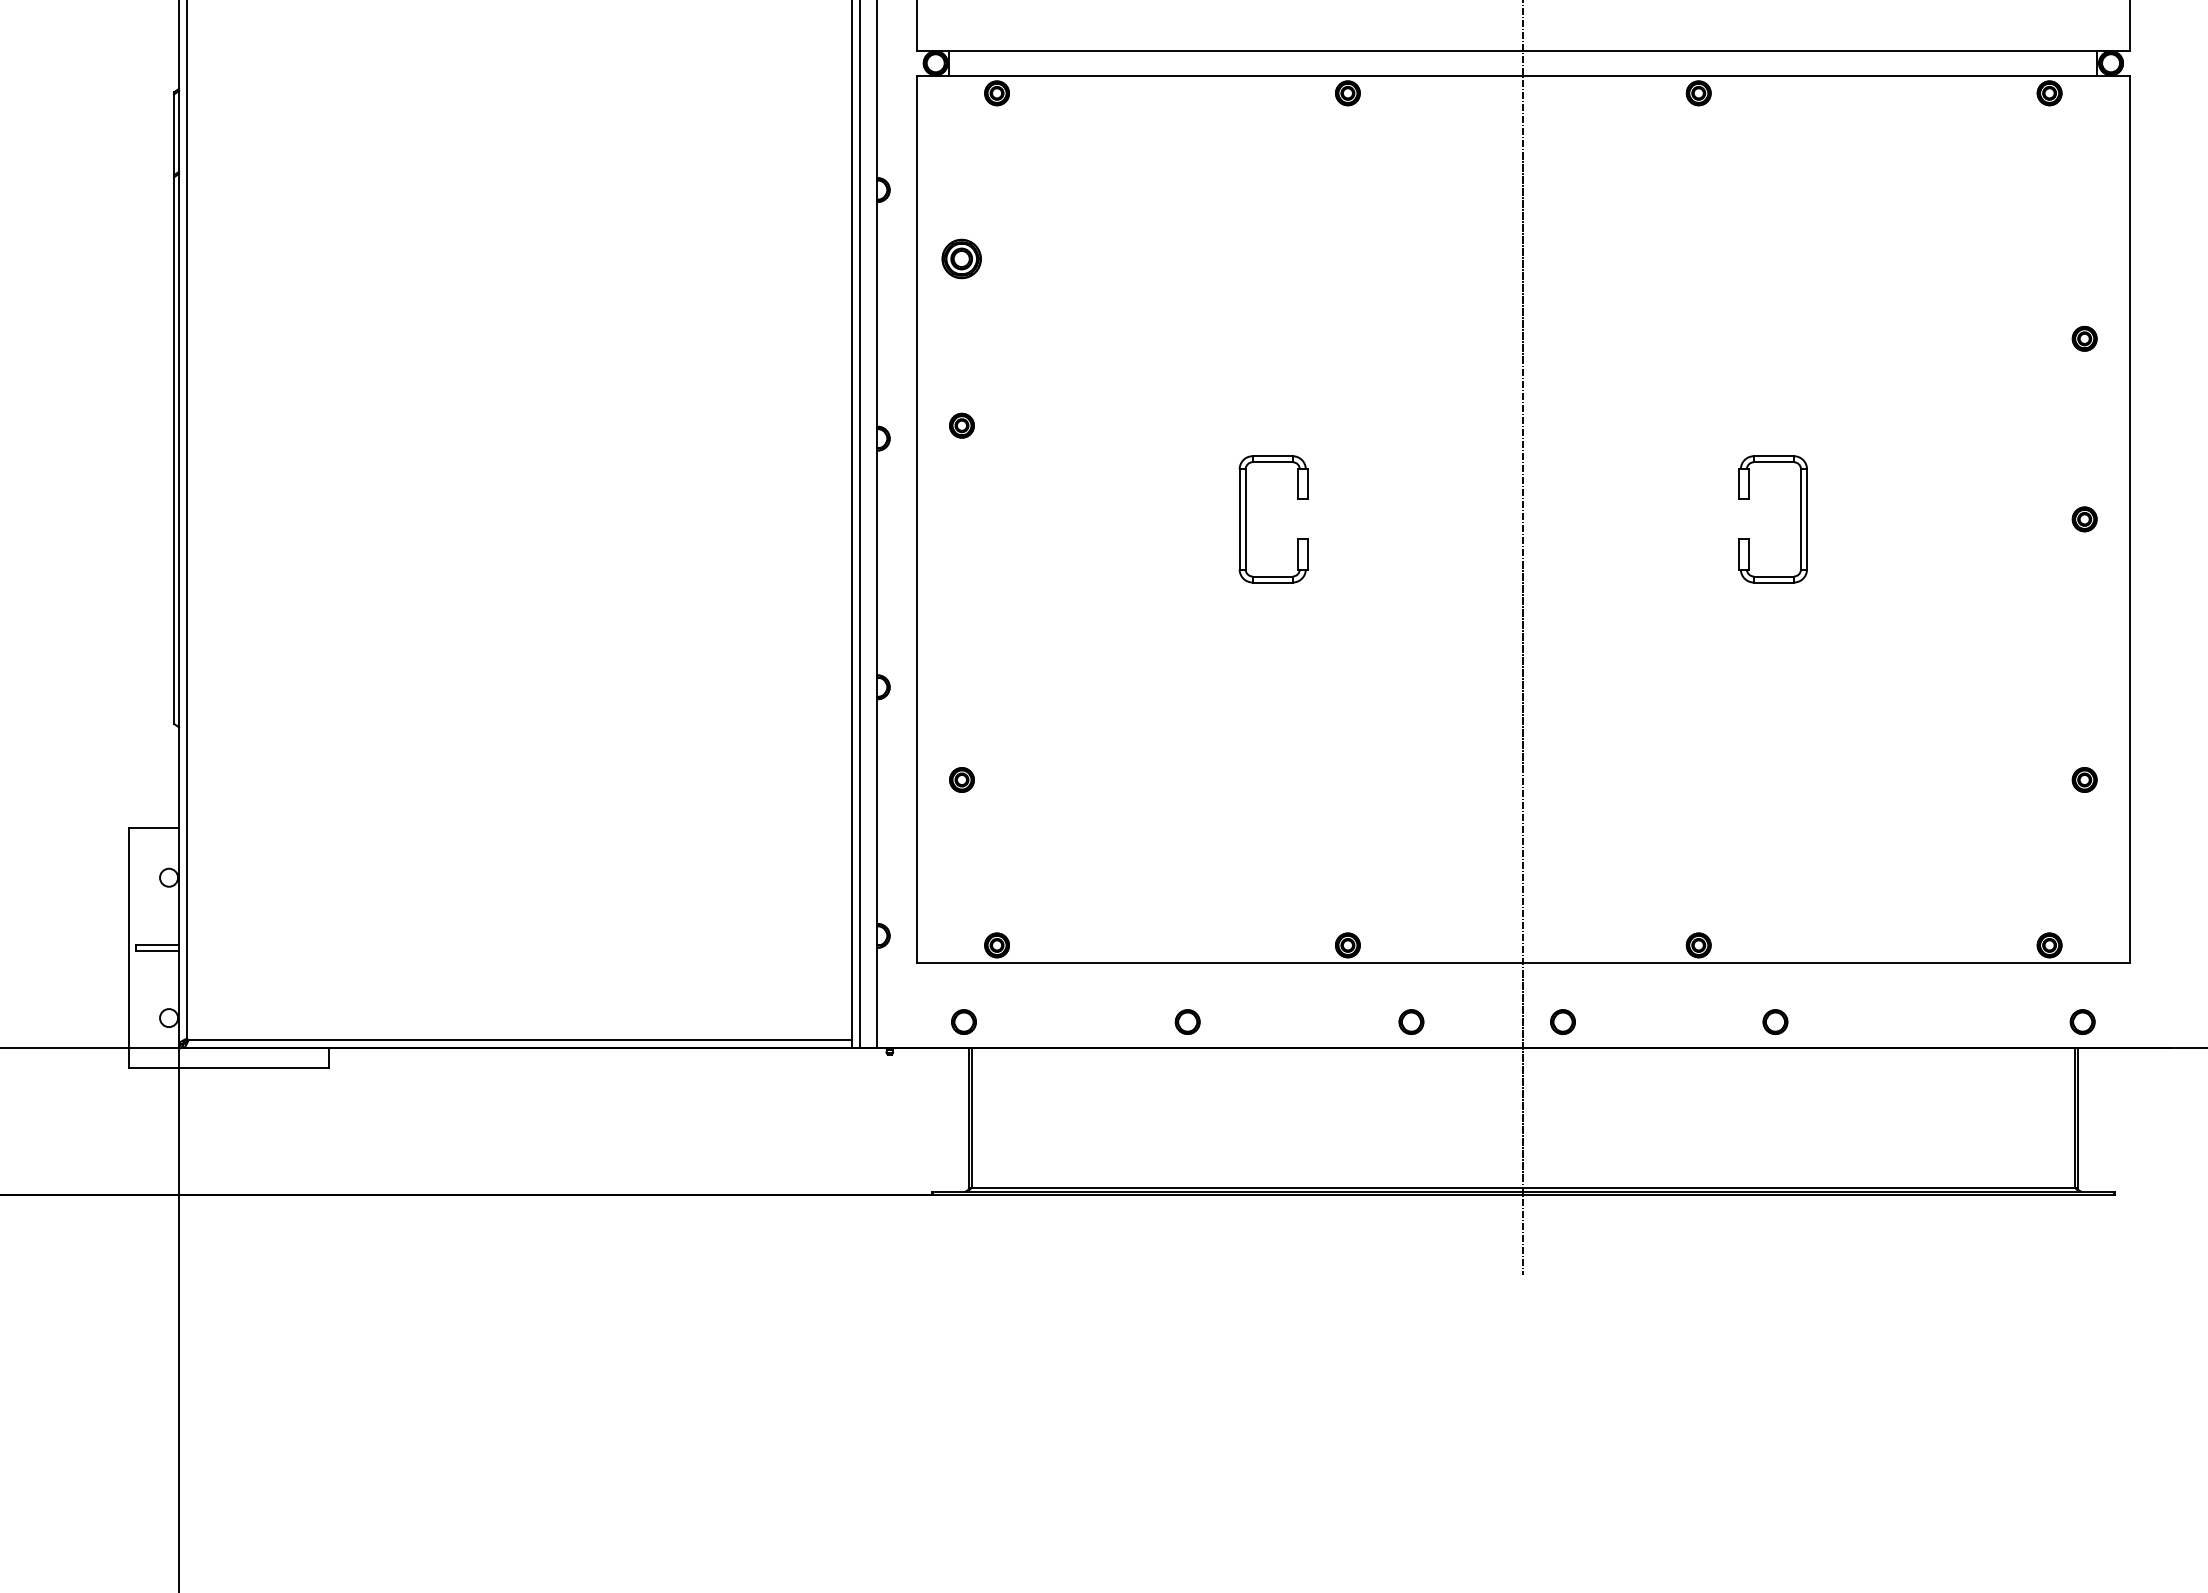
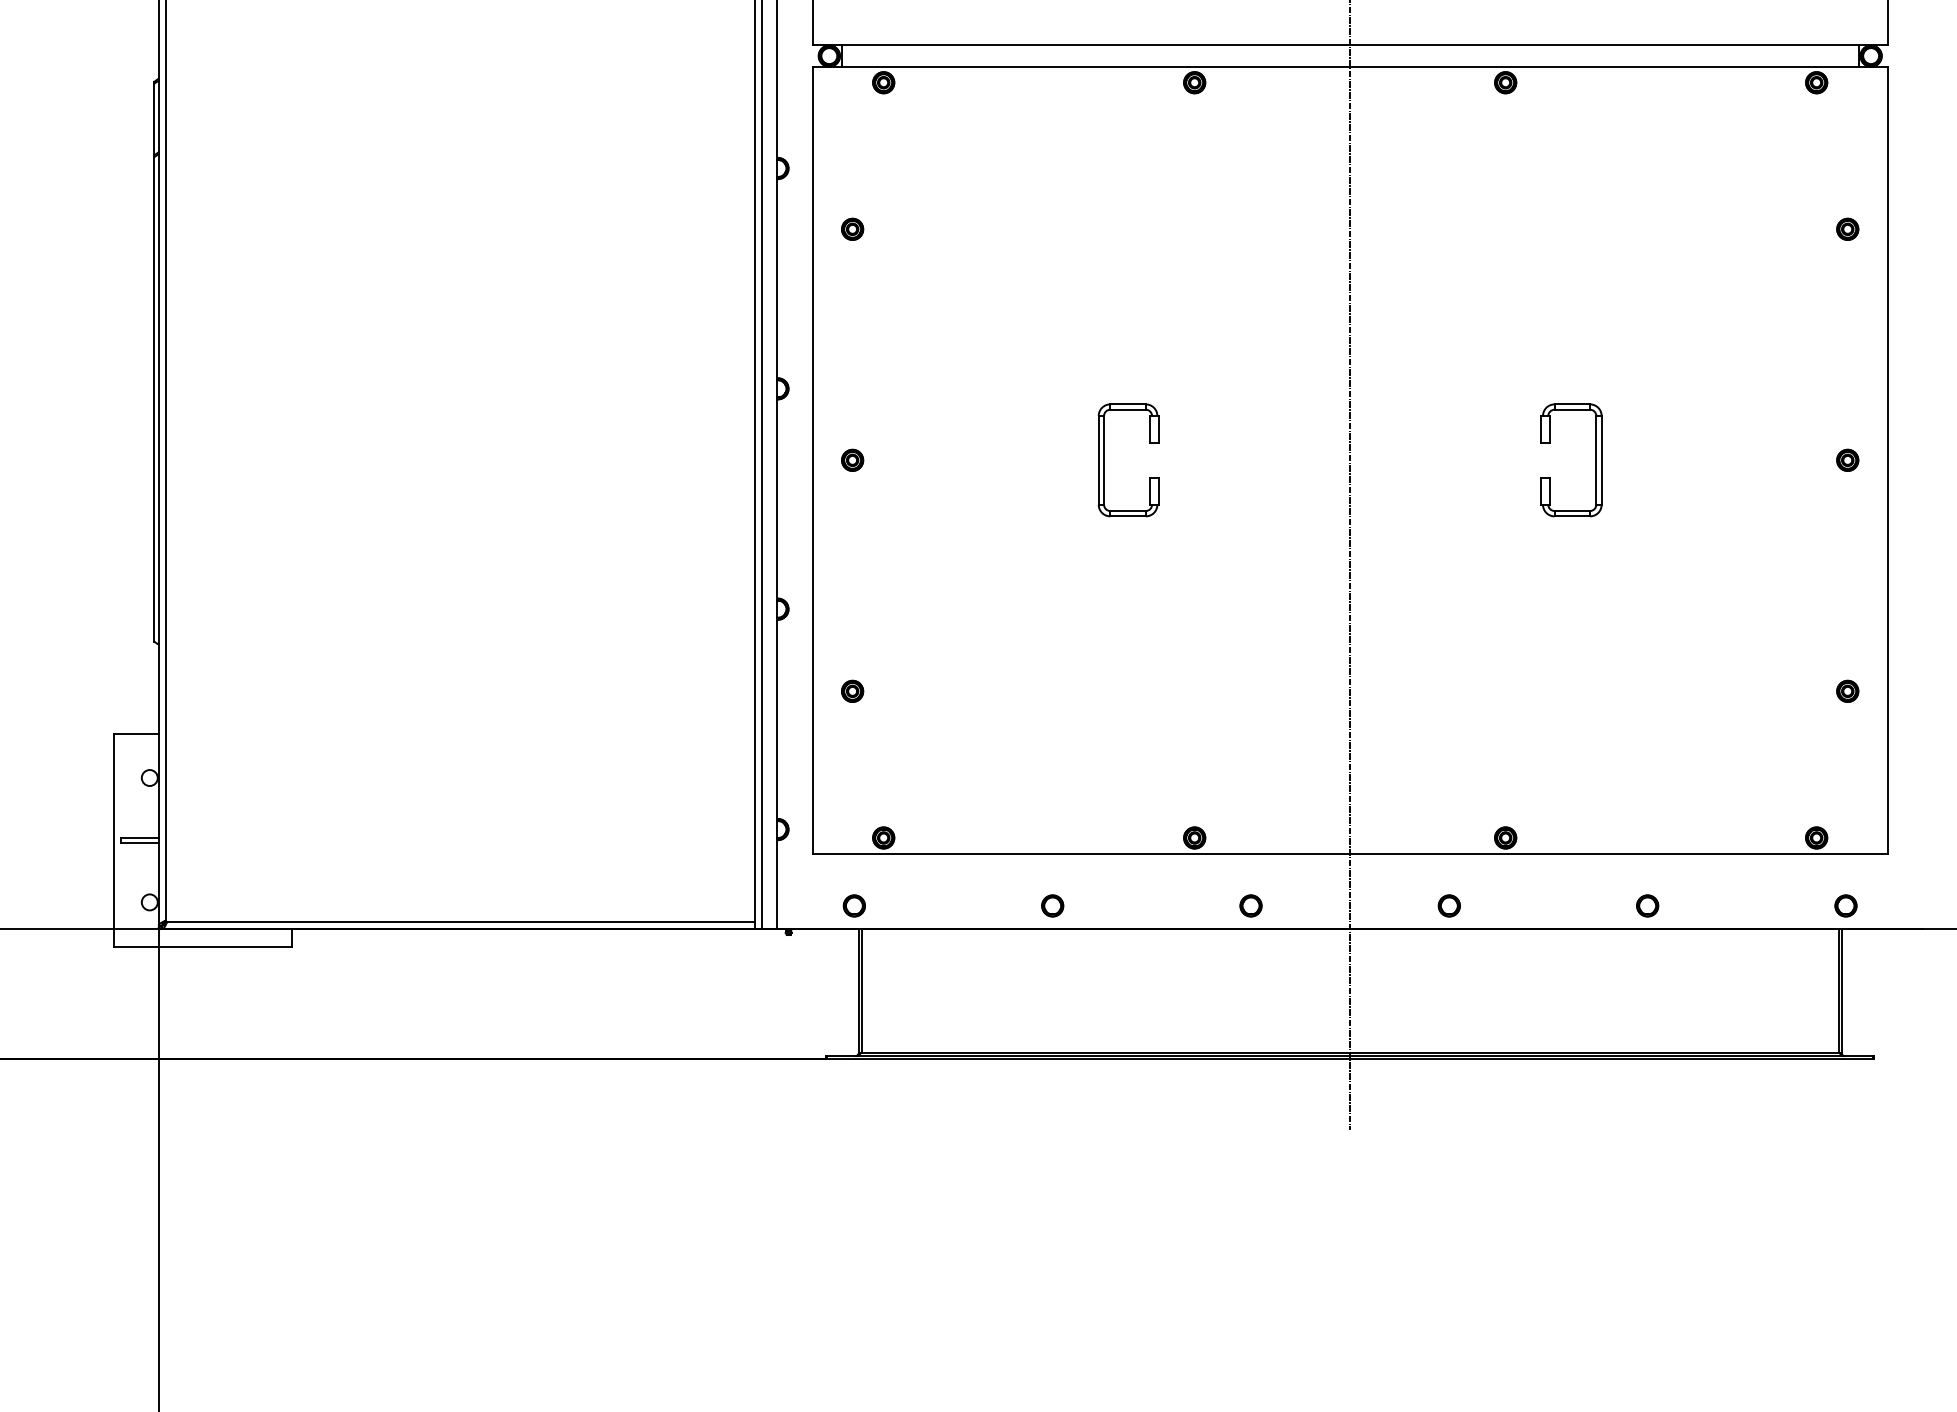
part: (961, 257) -> (852, 228), size x0.62
part: (2084, 337) -> (1847, 228), moved
part: (961, 424) -> (852, 459), moved
part: (1562, 1021) -> (1448, 905), moved
part: (1775, 1021) -> (1647, 905), moved

